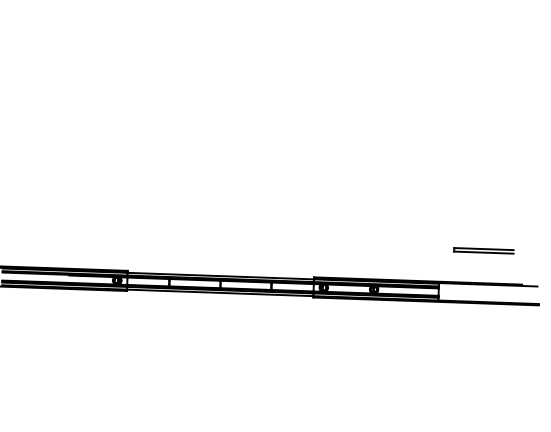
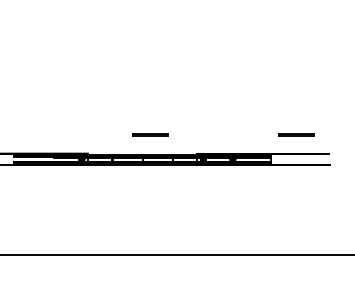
line: (235, 242) -> (150, 134), added

